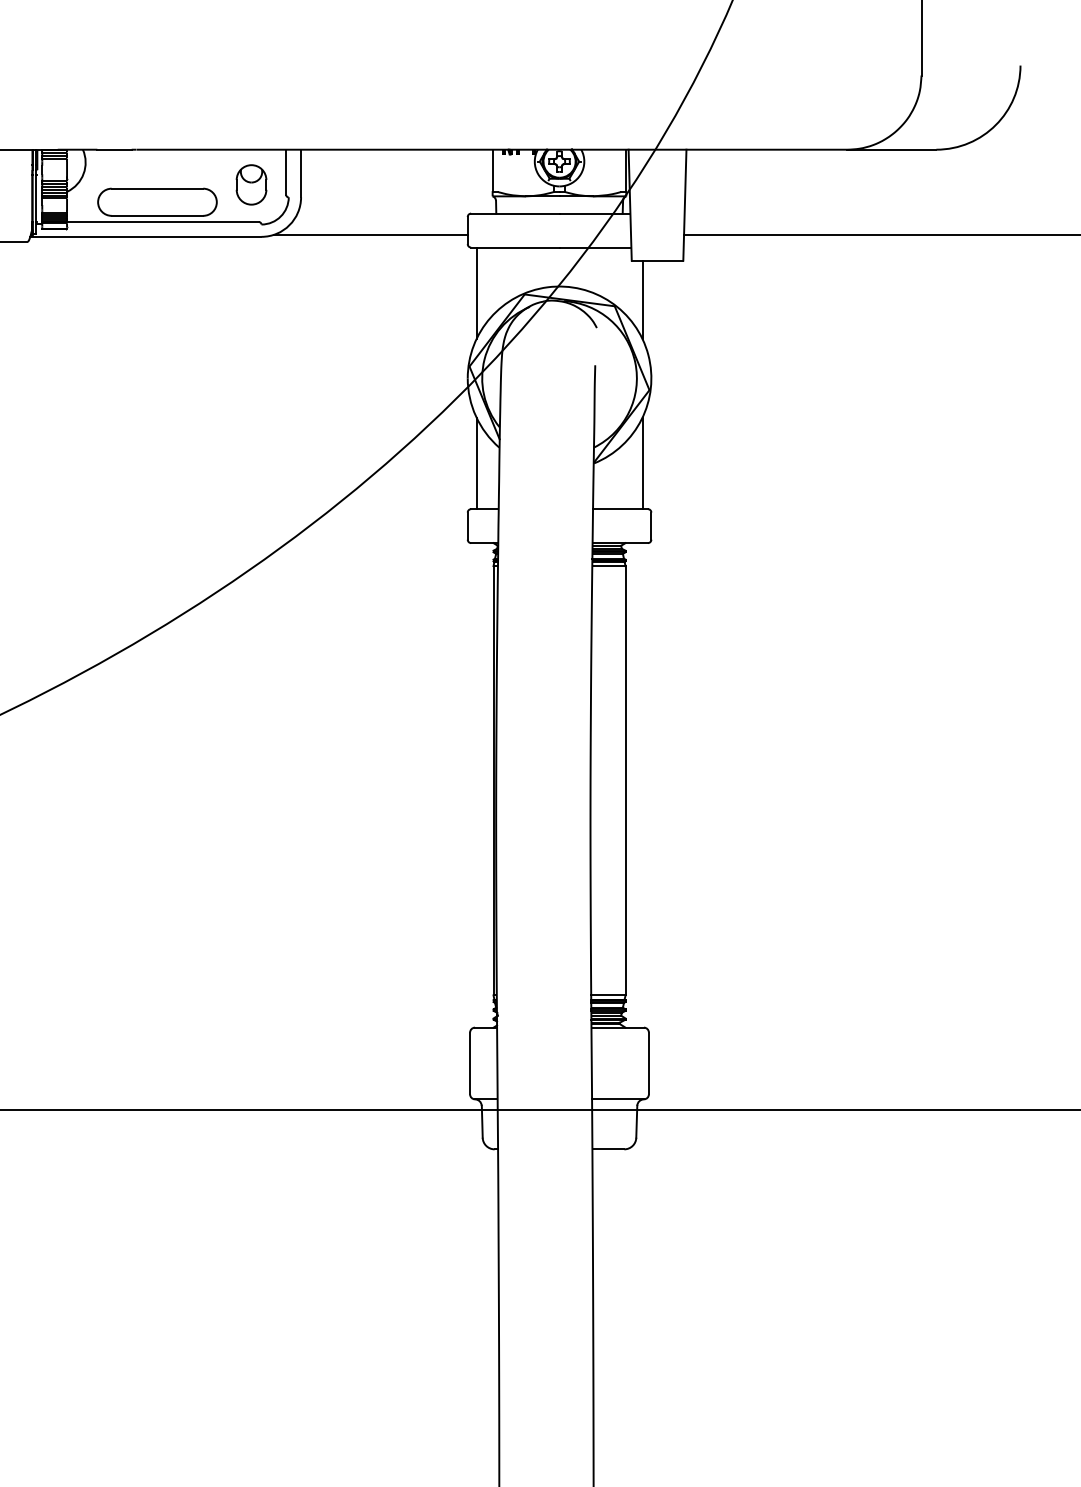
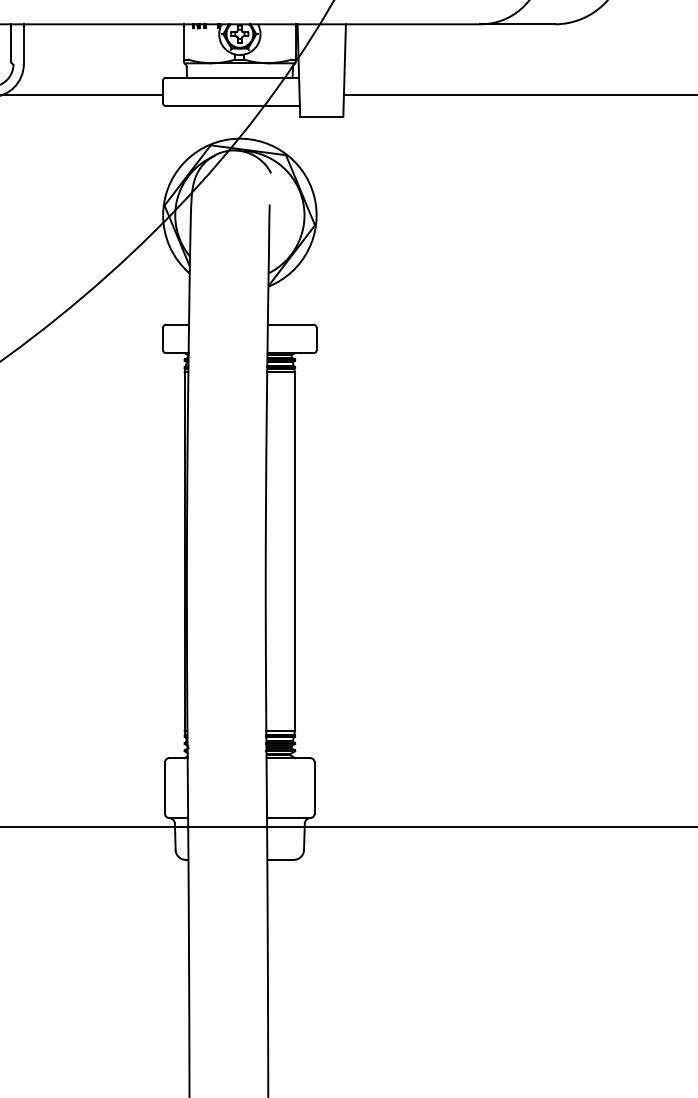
line: (476, 293) -> (170, 144), removed
line: (642, 299) -> (309, 149), removed
line: (476, 463) -> (170, 286), removed
line: (642, 463) -> (309, 286), removed

